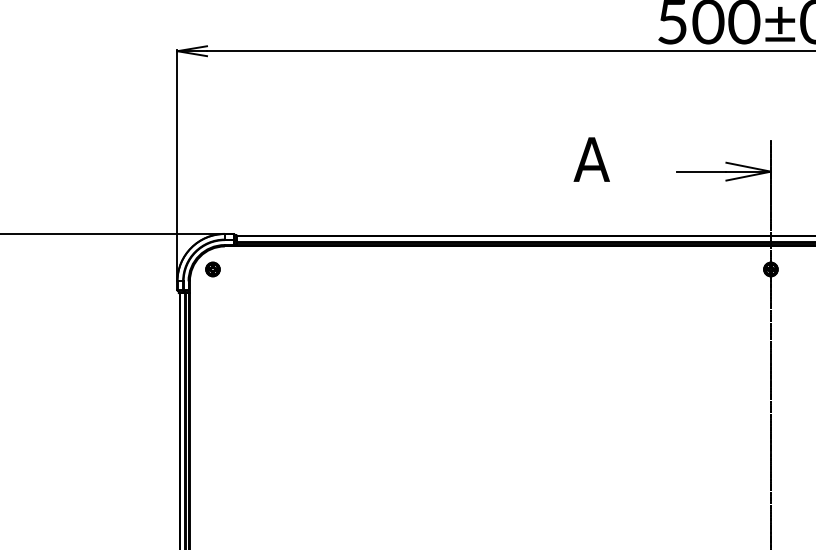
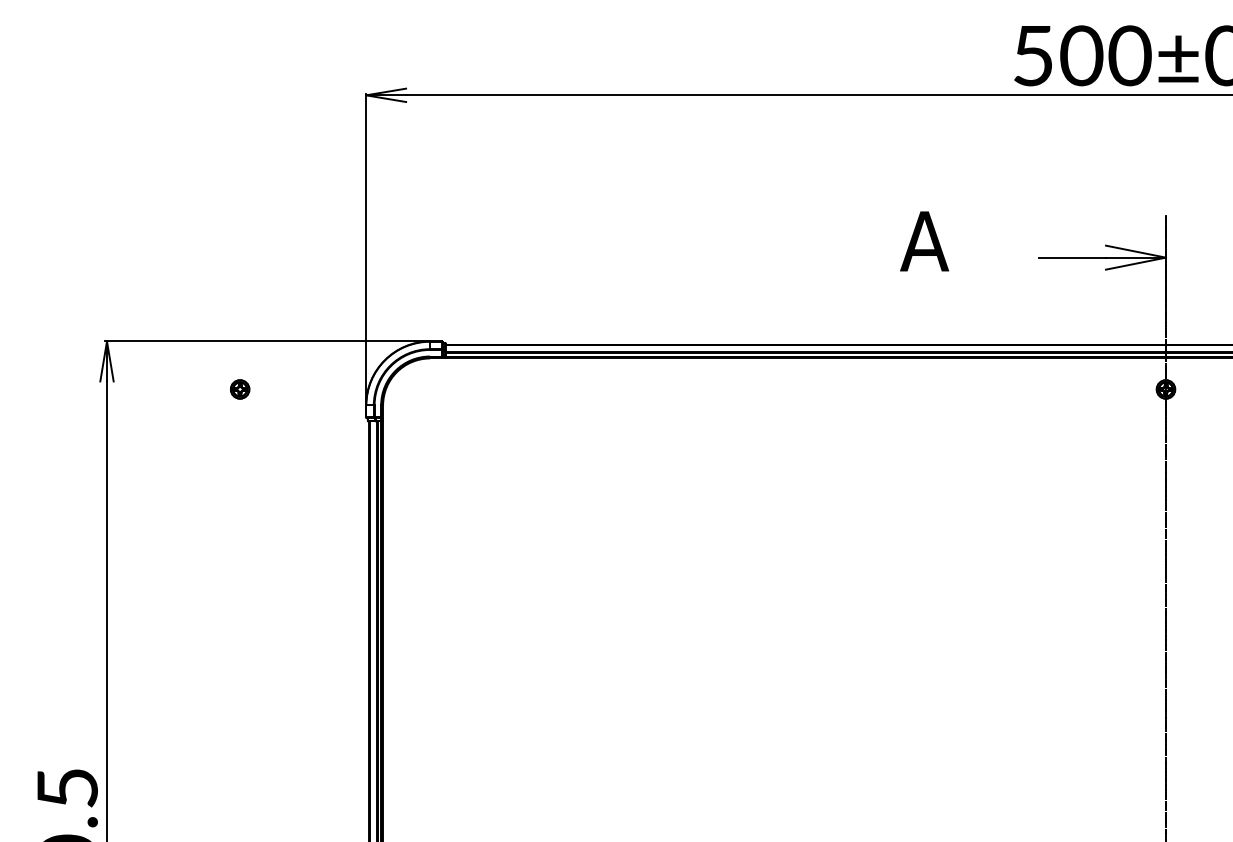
part: (213, 269) -> (240, 389), moved

